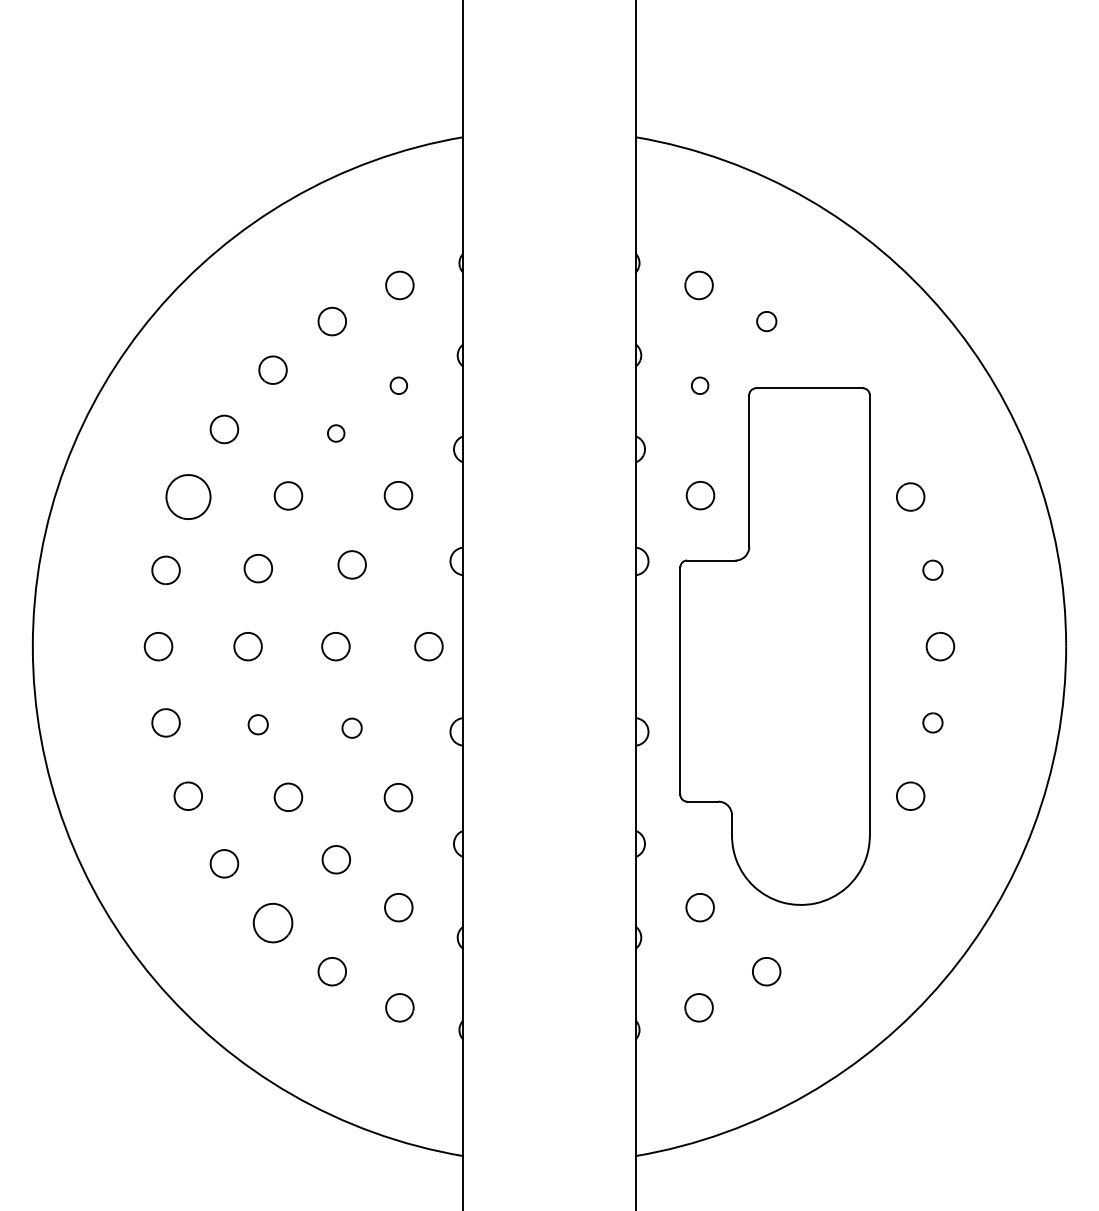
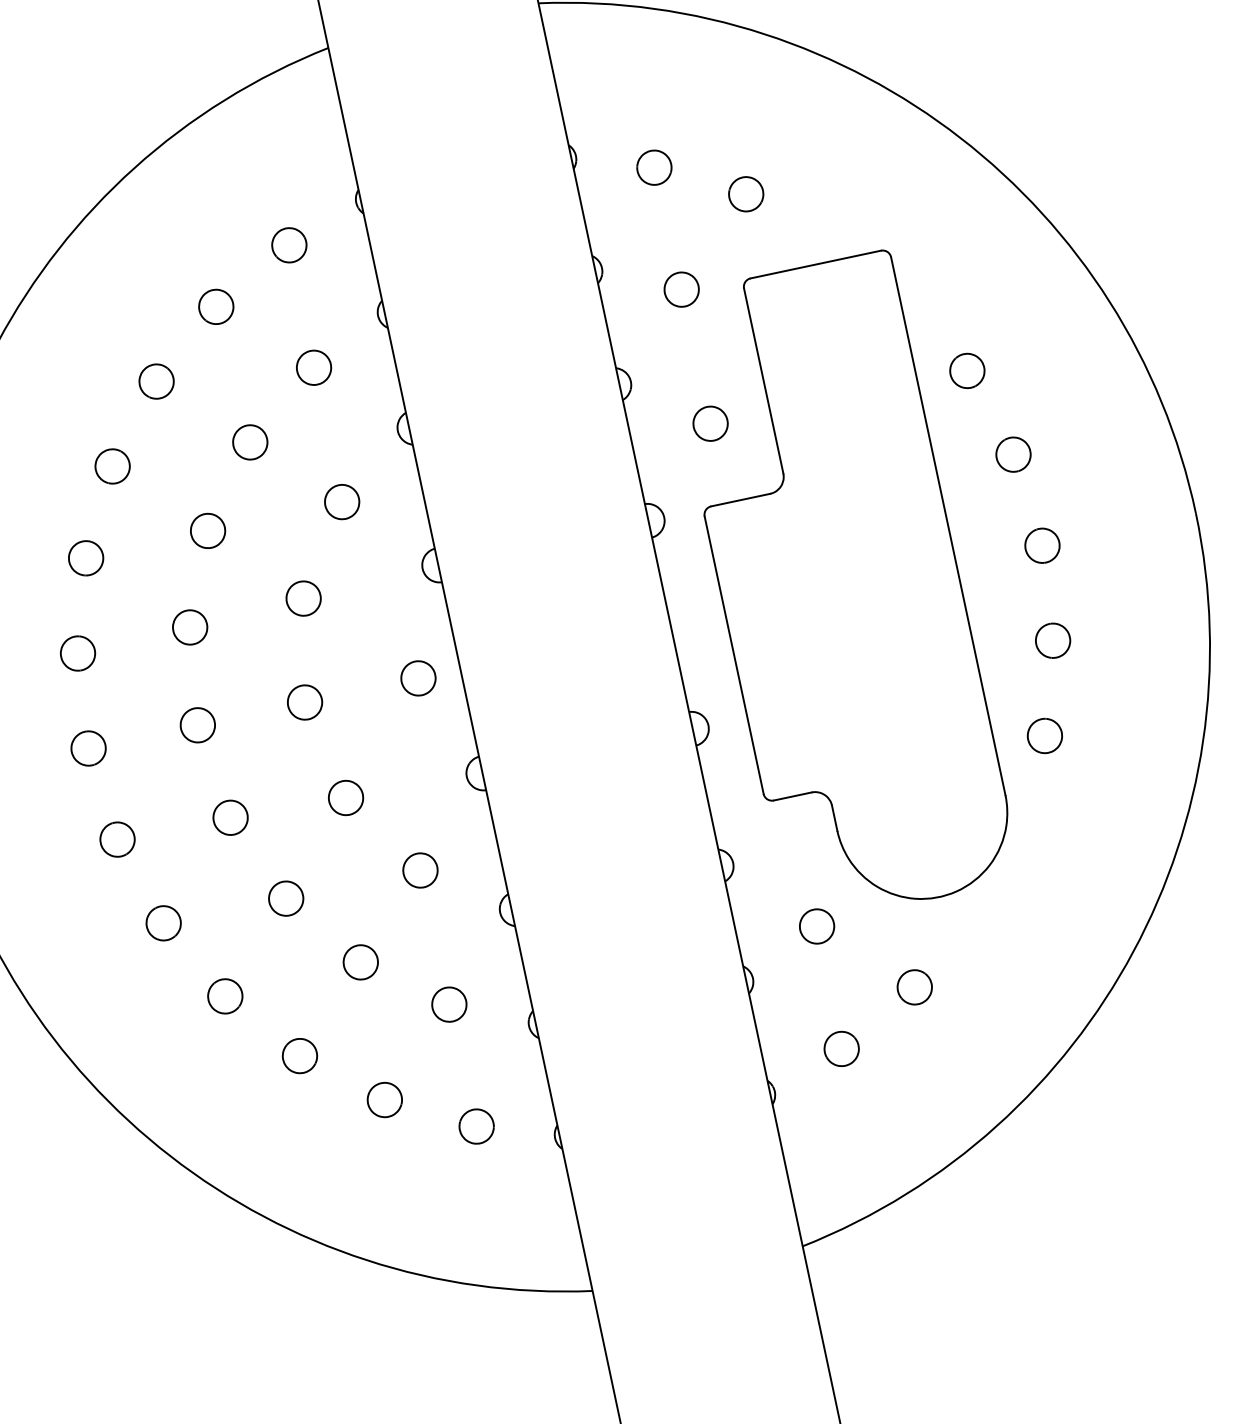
part: (766, 321) -> (745, 194), size x1.43
part: (398, 385) -> (313, 367), size x1.67
part: (699, 385) -> (680, 289), size x1.67
part: (335, 433) -> (249, 442), size x1.67
part: (187, 496) -> (84, 557), size x0.62
part: (932, 569) -> (1012, 453), size x1.43
part: (932, 722) -> (1052, 640), size x1.43
part: (257, 724) -> (229, 817), size x1.43
part: (351, 727) -> (344, 797), size x1.43
part: (272, 922) -> (299, 1055), size x0.71

